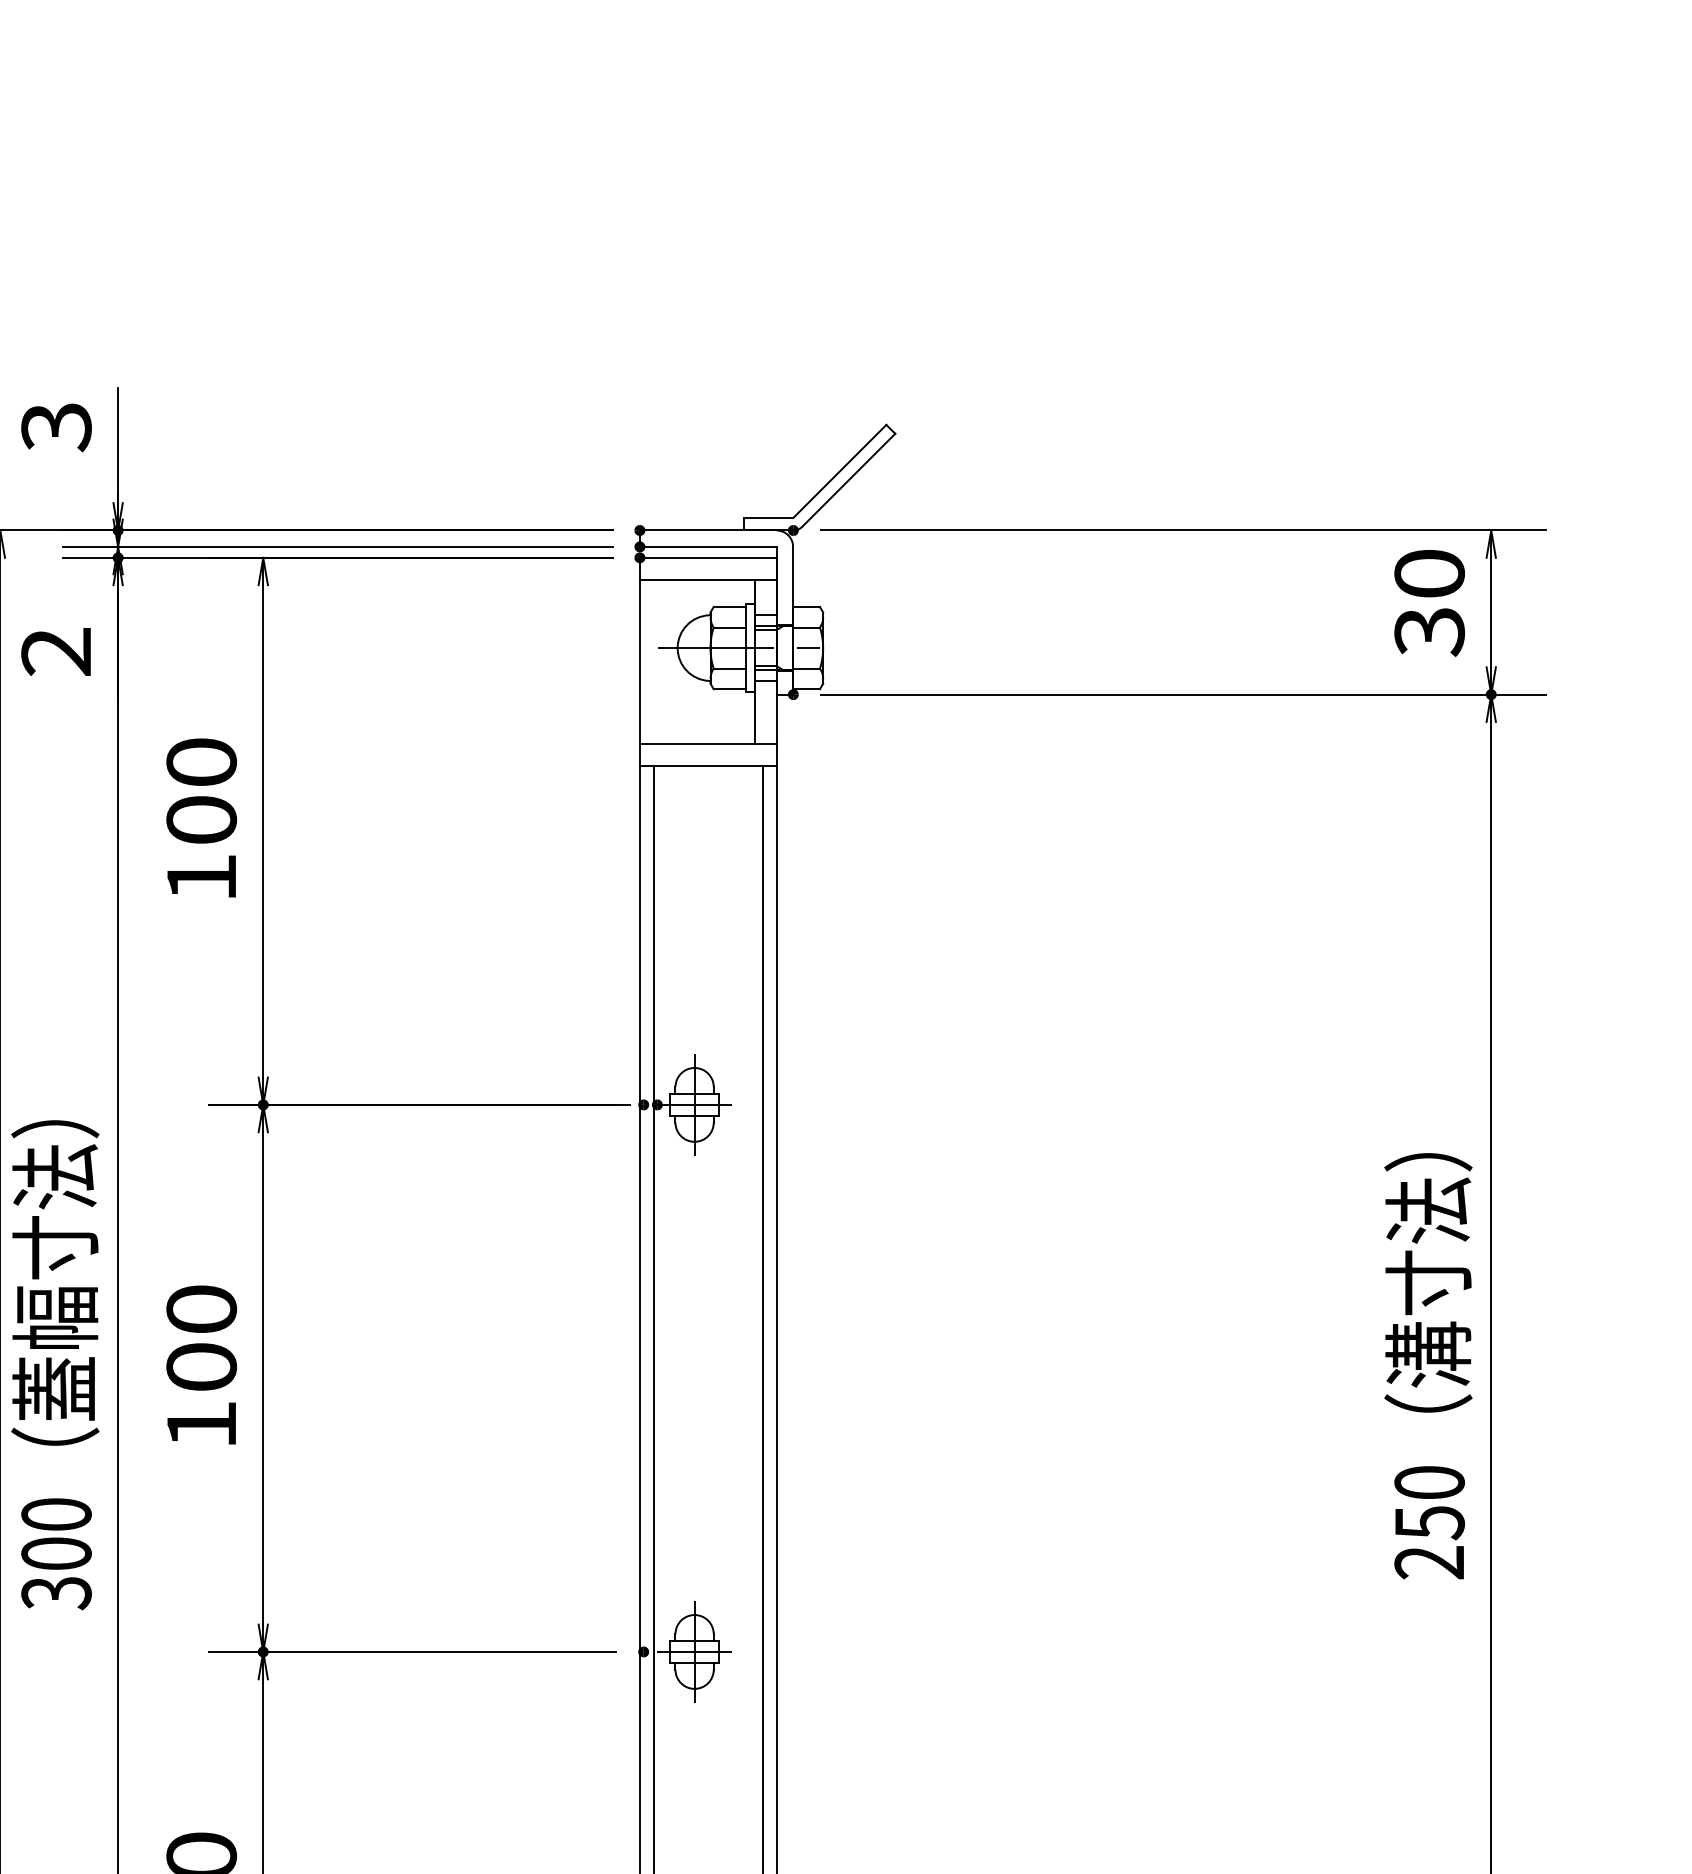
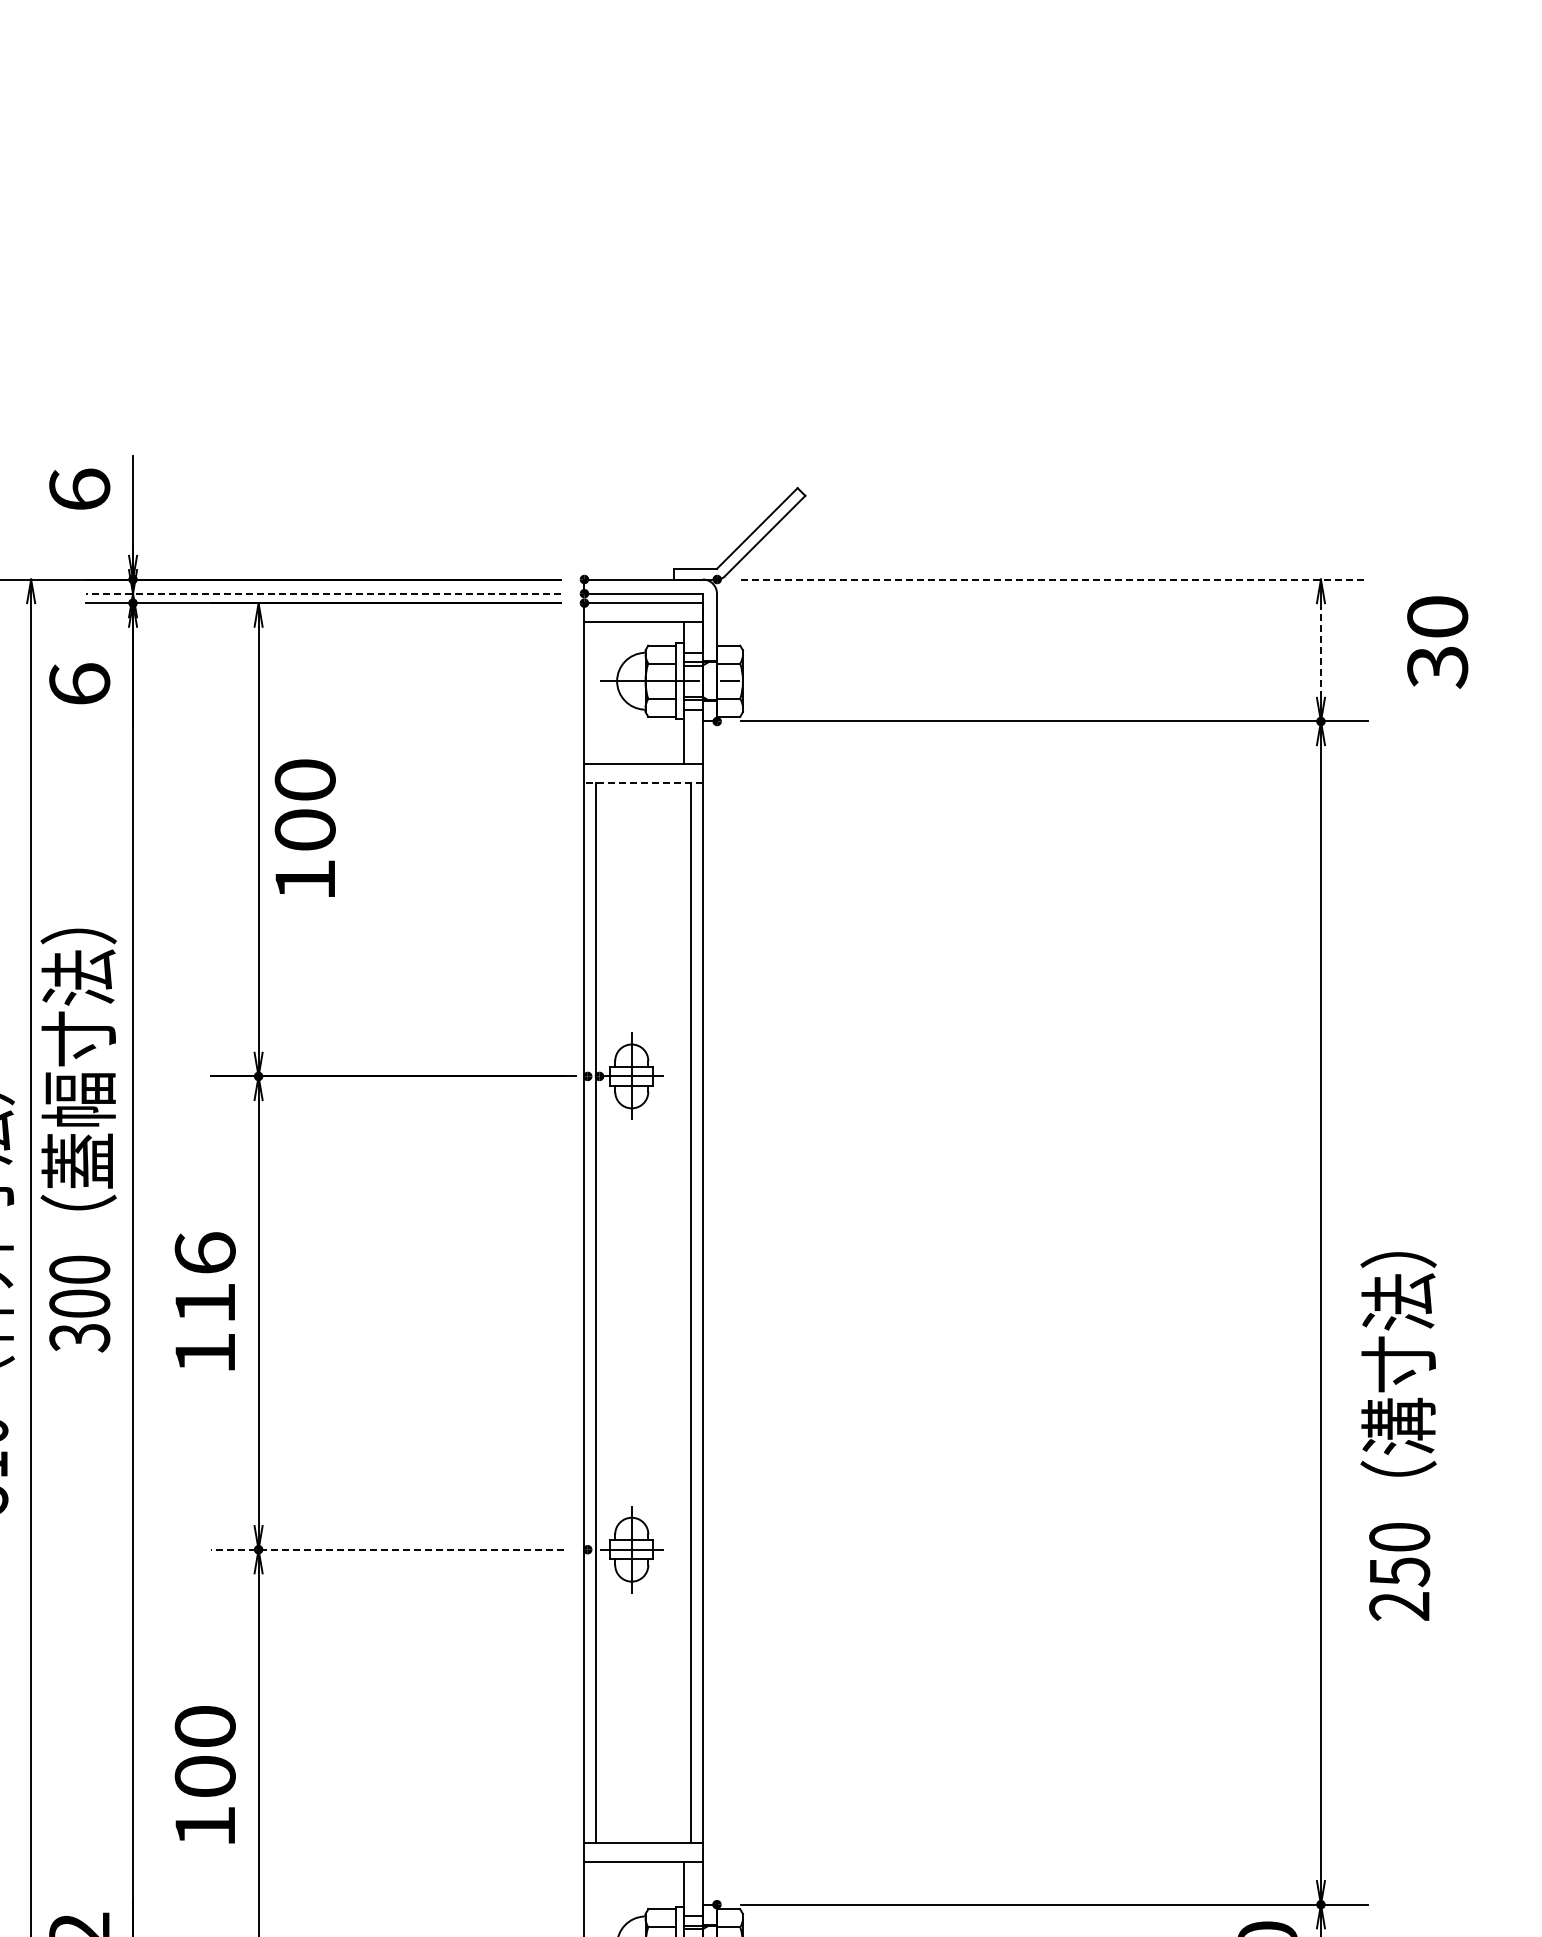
text: (56, 426) -> (79, 489), 3 -> 6
line: (1183, 530) -> (1054, 579), solid -> dashed
line: (338, 546) -> (323, 593), solid -> dashed
text: (1429, 603) -> (1437, 642), moved
line: (1490, 612) -> (1320, 650), solid -> dashed
text: (56, 651) -> (79, 684), 2 -> 6
line: (708, 766) -> (643, 783), solid -> dashed
text: (200, 817) -> (304, 827), moved
text: (200, 1337) -> (204, 1277), 100 -> 116
text: (55, 1365) -> (78, 1140), moved
text: (1428, 1366) -> (1398, 1436), moved
line: (412, 1651) -> (387, 1549), solid -> dashed

